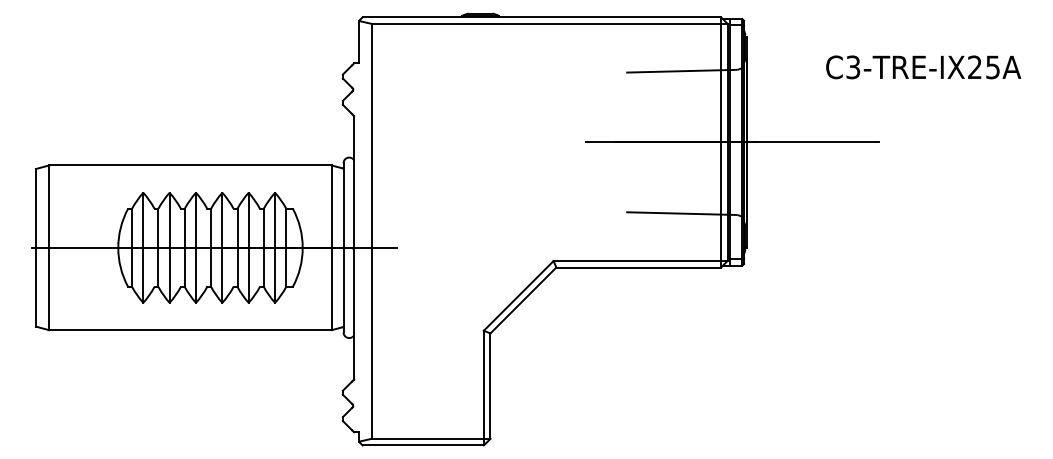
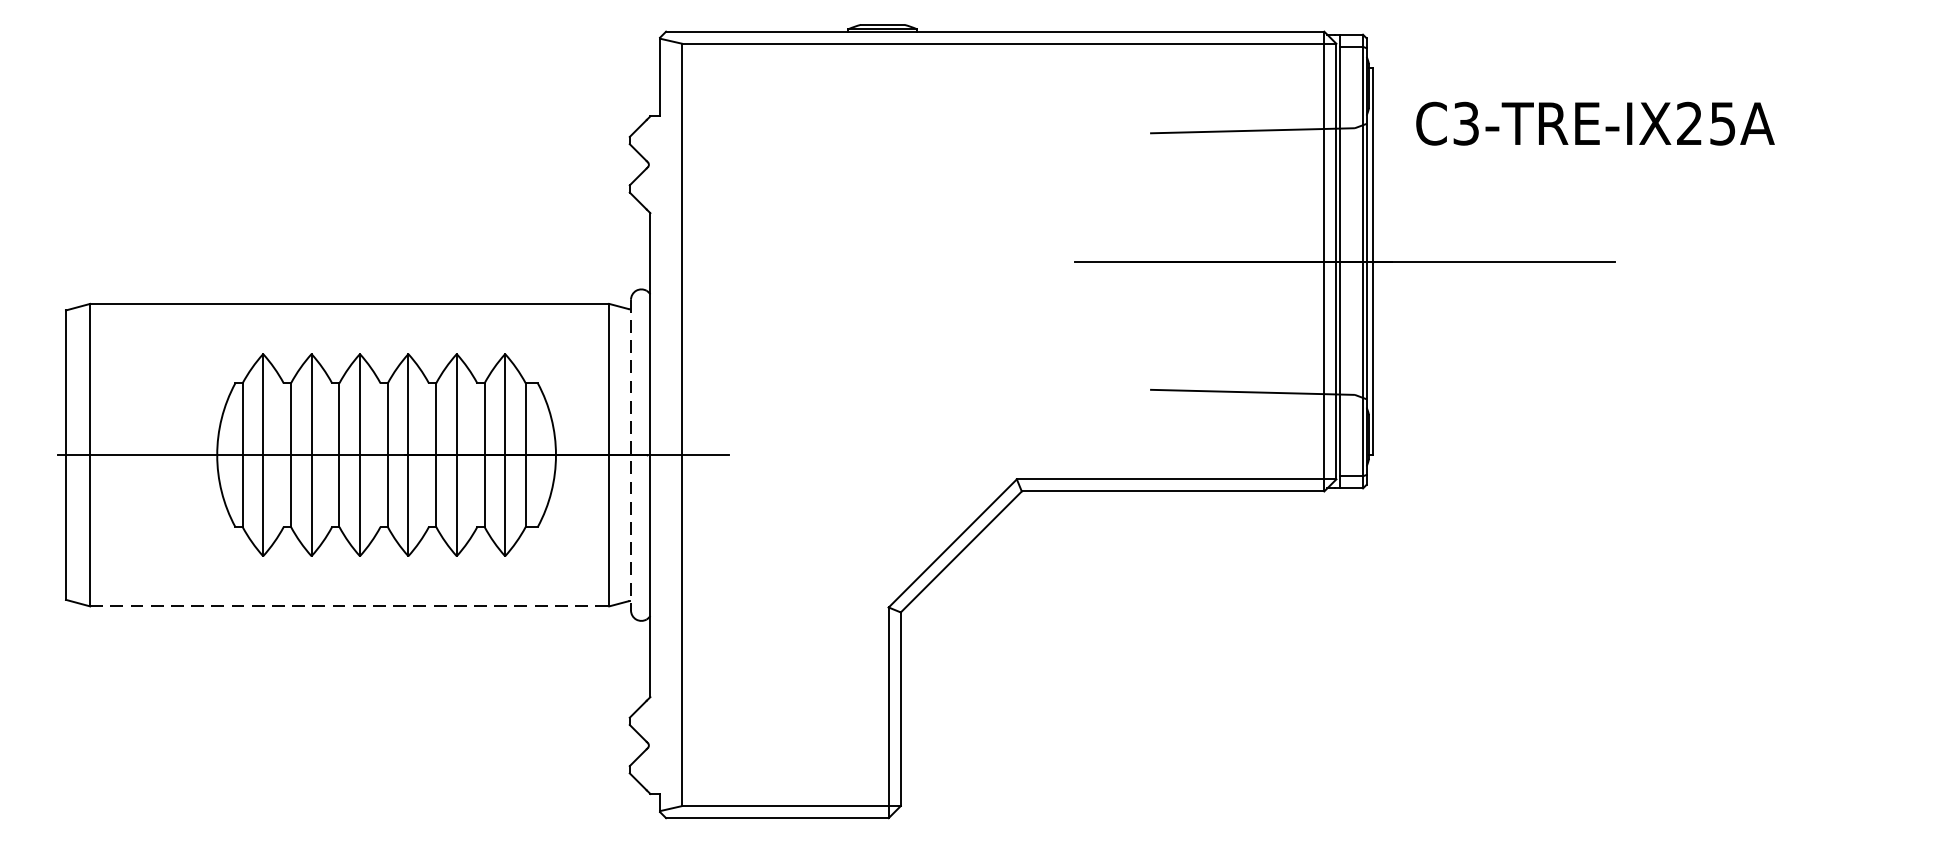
text: (923, 67) -> (1595, 123), moved
line: (343, 247) -> (630, 454), solid -> dashed
line: (190, 330) -> (349, 607), solid -> dashed

